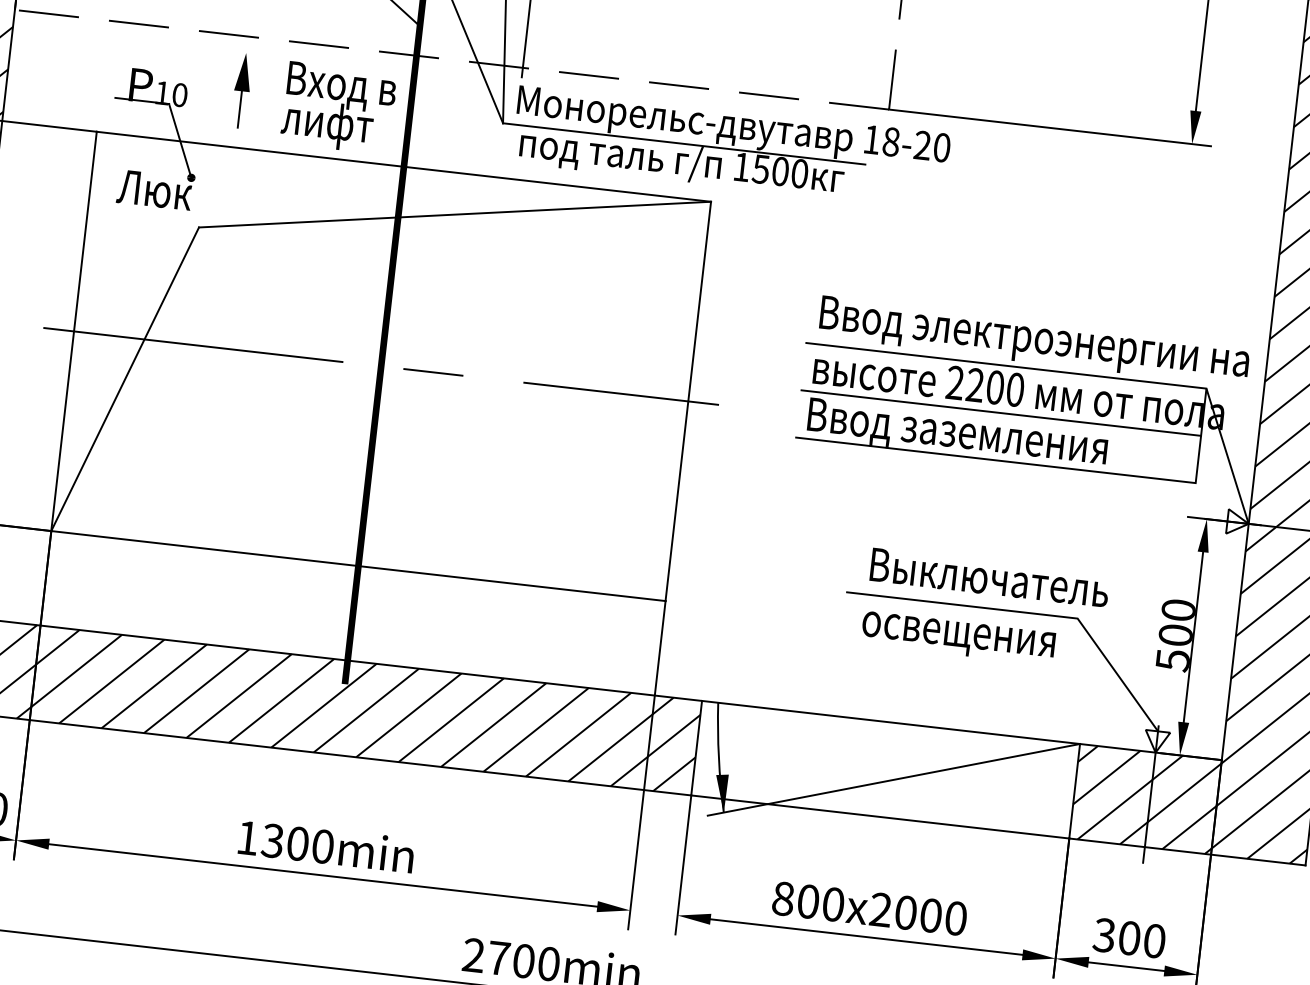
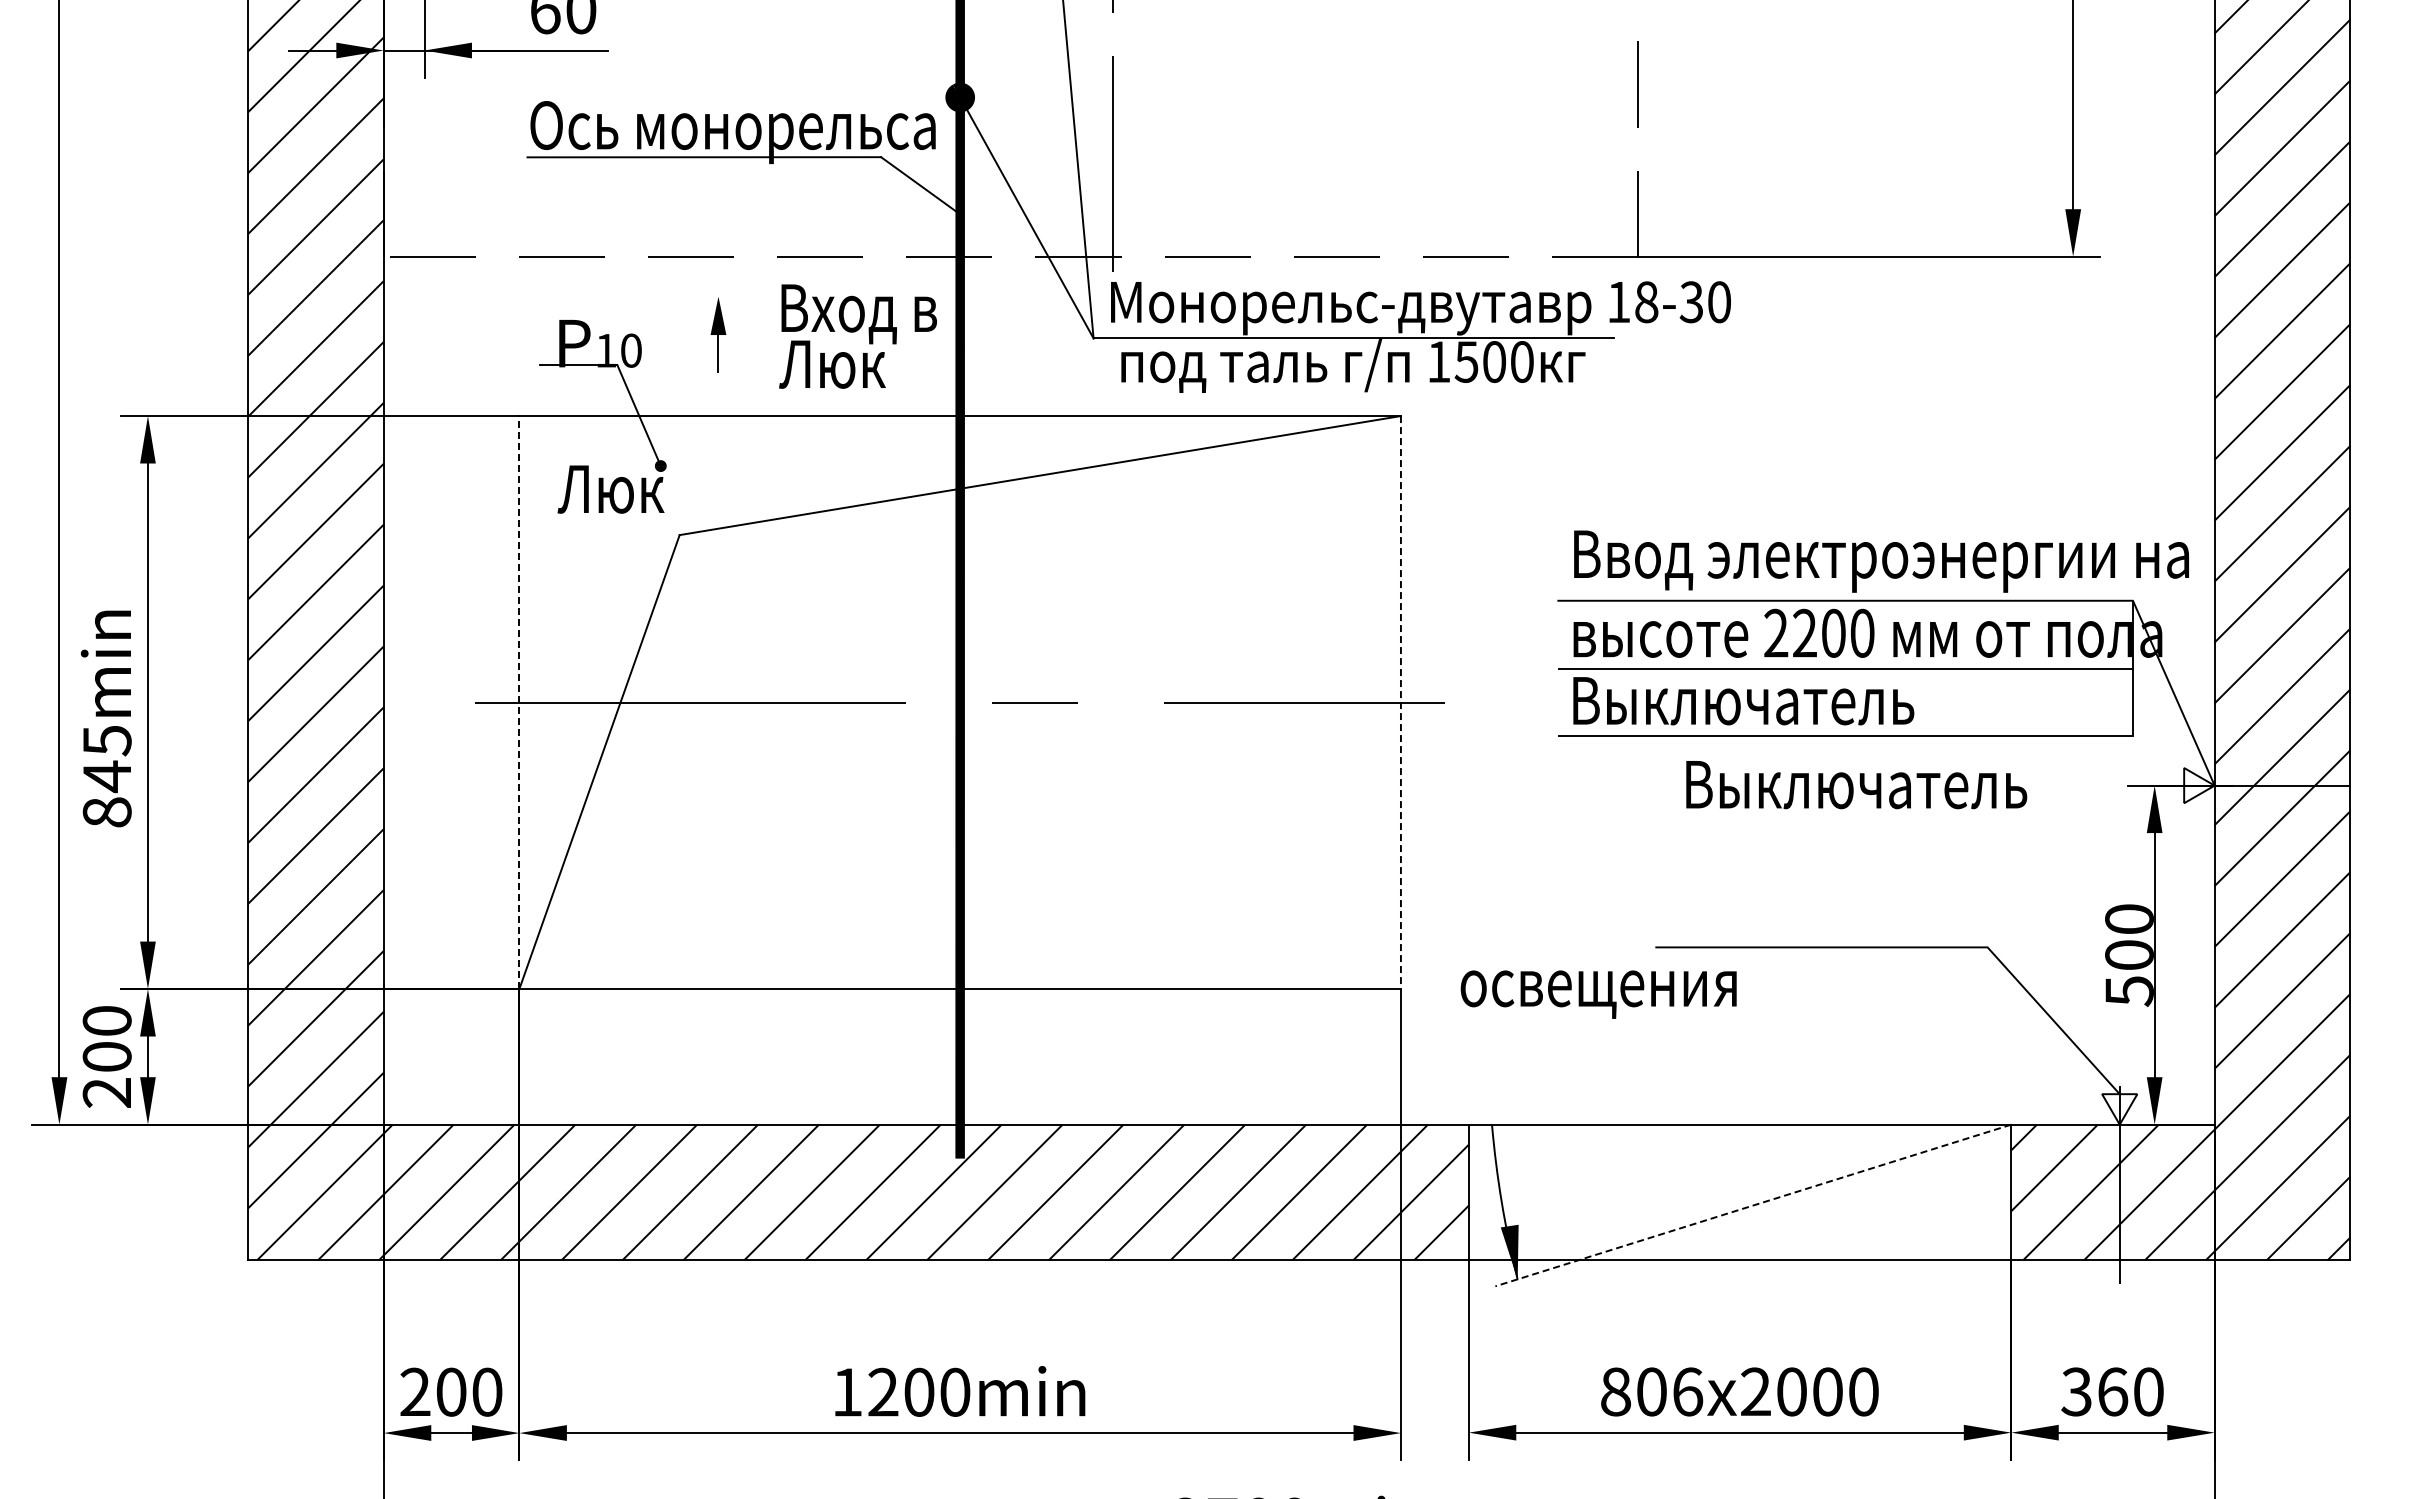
part: (242, 90) -> (718, 334), size x0.7
text: (327, 125) -> (844, 369), лифт -> Люк
text: (922, 145) -> (1691, 302), 18-20 -> 18-30
line: (74, 331) -> (519, 702), solid -> dashed
line: (688, 401) -> (1400, 702), solid -> dashed
text: (970, 439) -> (1806, 711), Ввод заземления -> Выключатель
text: (989, 578) -> (1856, 785), moved
text: (958, 638) -> (1598, 994), moved
line: (893, 779) -> (1752, 1205), solid -> dashed
text: (272, 841) -> (882, 1392), 1300 -> 1200
text: (833, 904) -> (1688, 1391), 800 -> 806
text: (1130, 938) -> (2113, 1391), 300 -> 360

